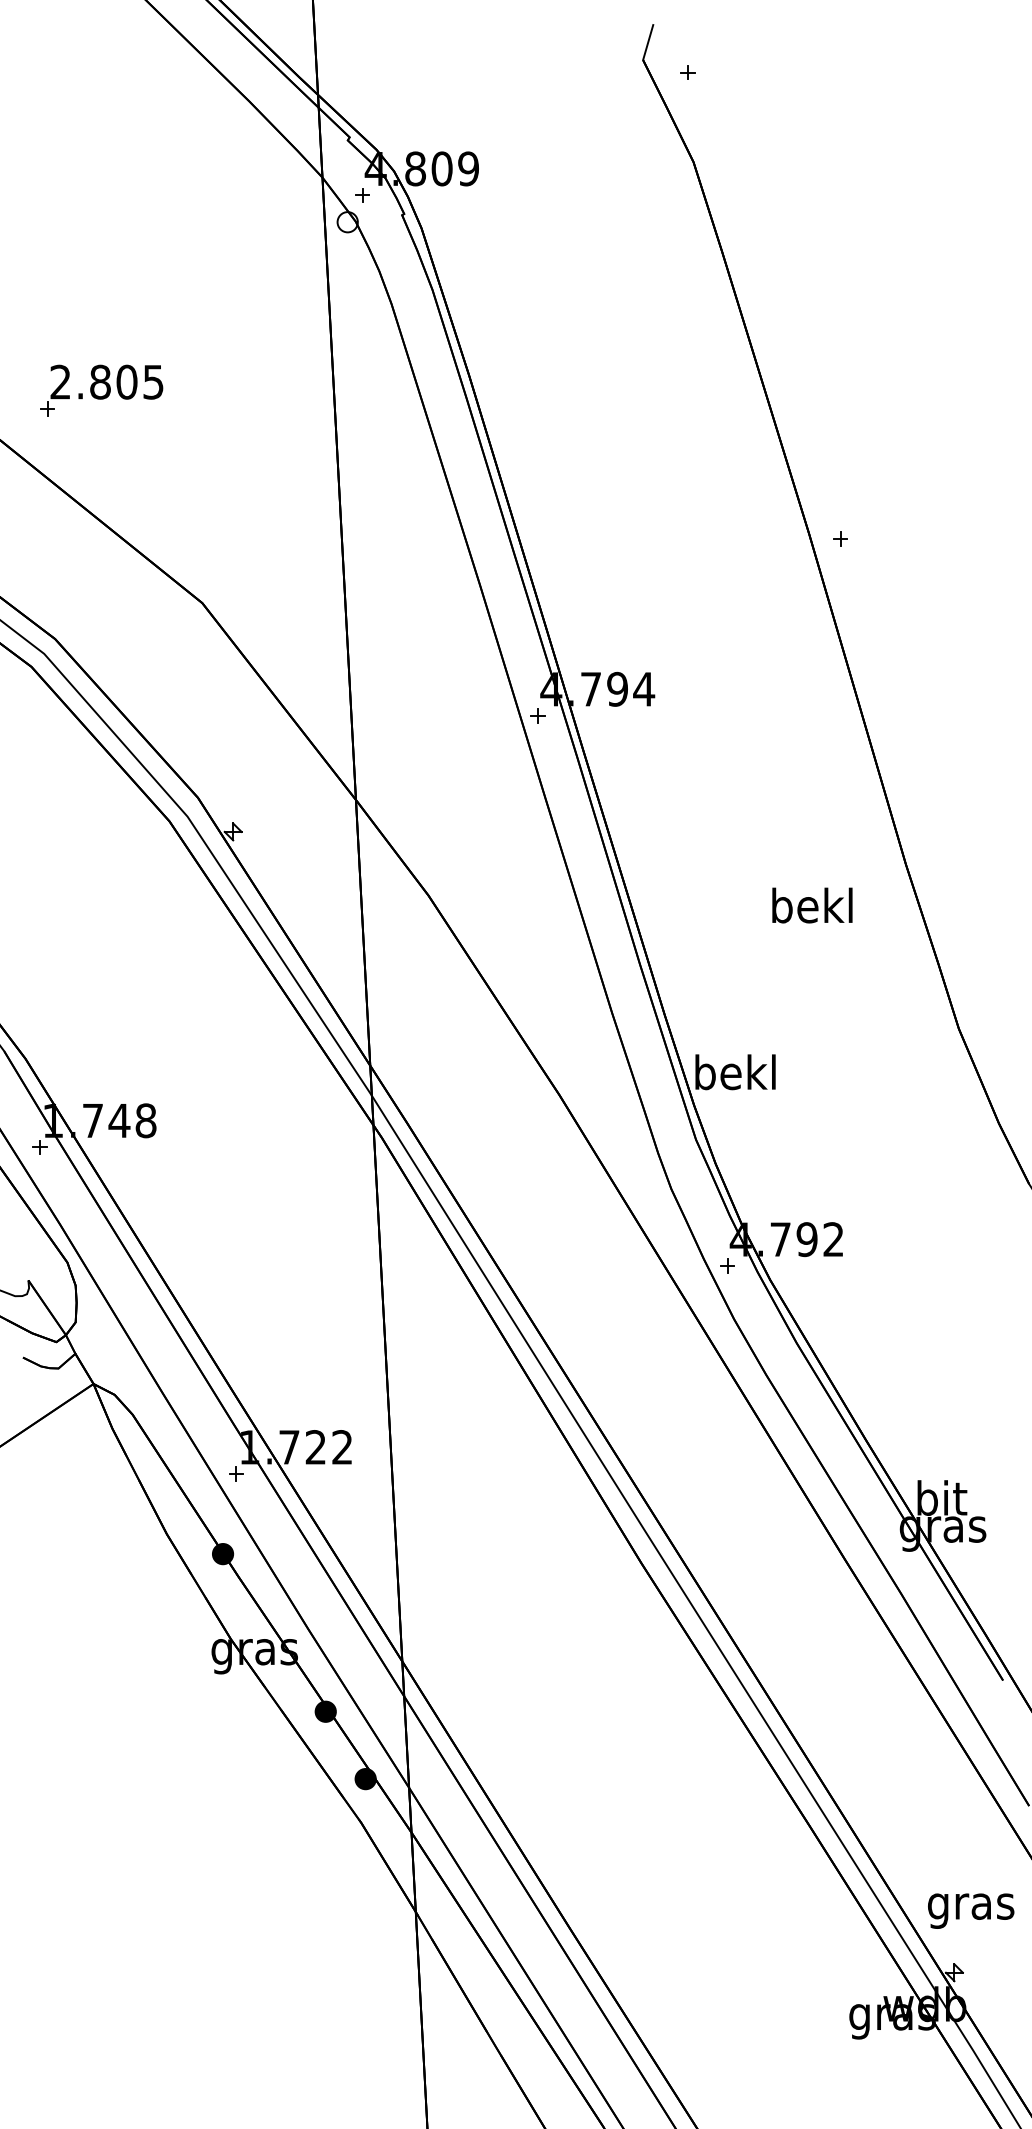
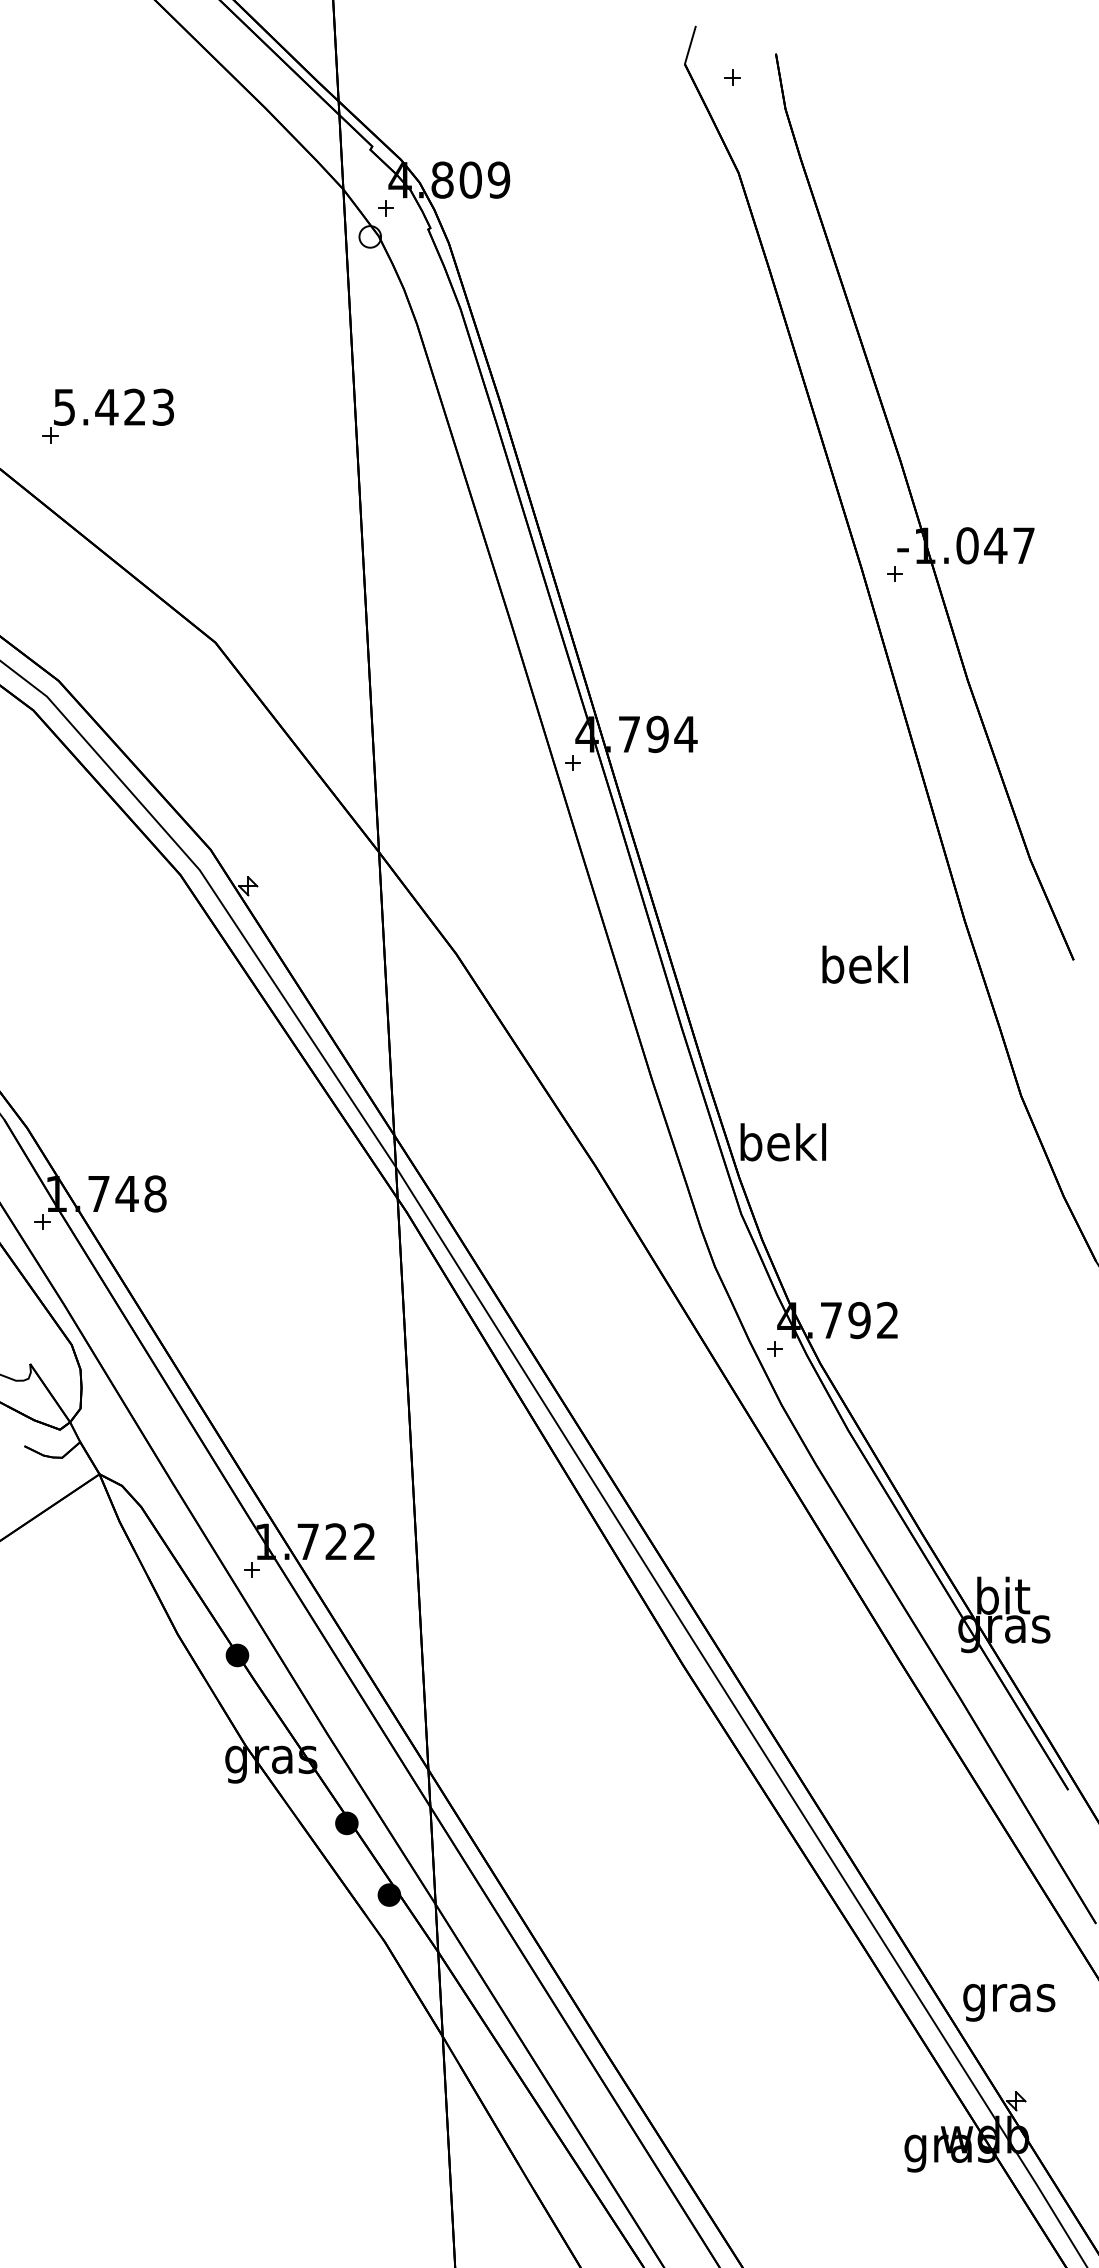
text: (106, 381) -> (113, 406), 2.805 -> 5.423
part: (860, 477) -> (916, 508), added
text: (971, 1910) -> (1009, 2002), moved

